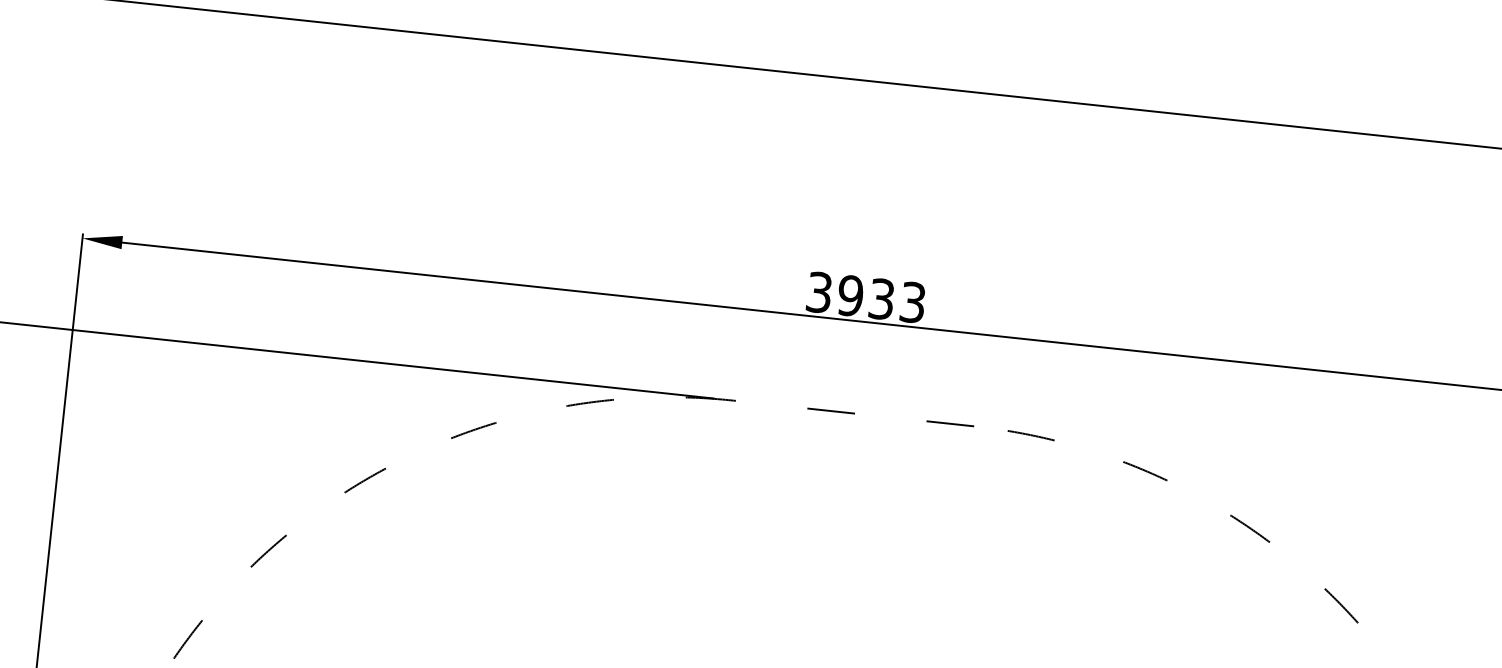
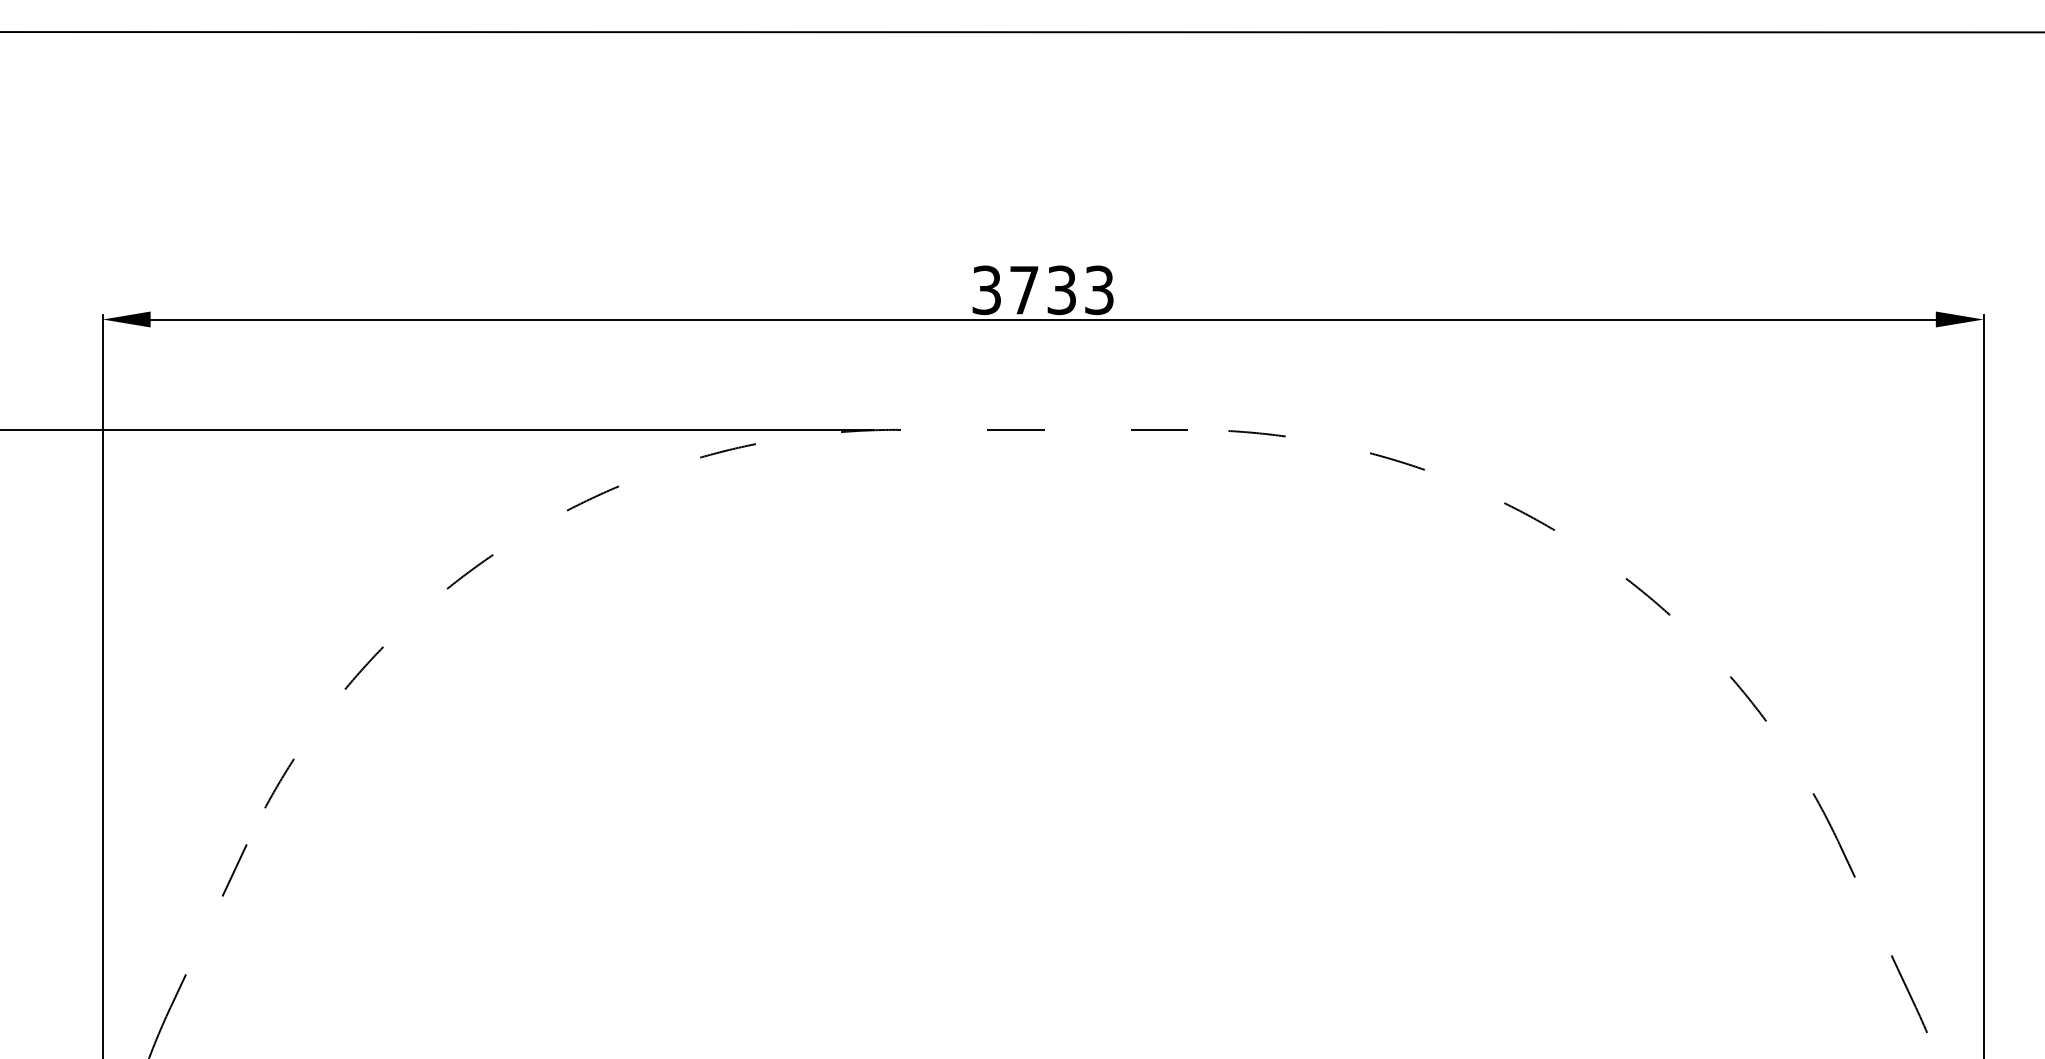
text: (850, 296) -> (1024, 290), 3933 -> 3733

